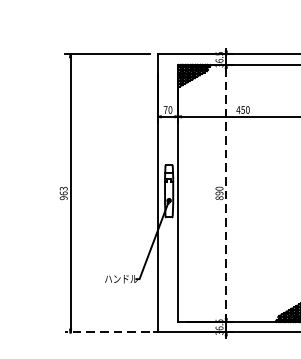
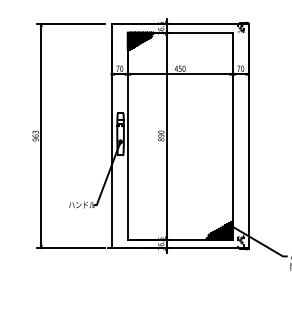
line: (226, 194) -> (166, 136), dashed -> solid
line: (106, 333) -> (70, 248), dashed -> solid

